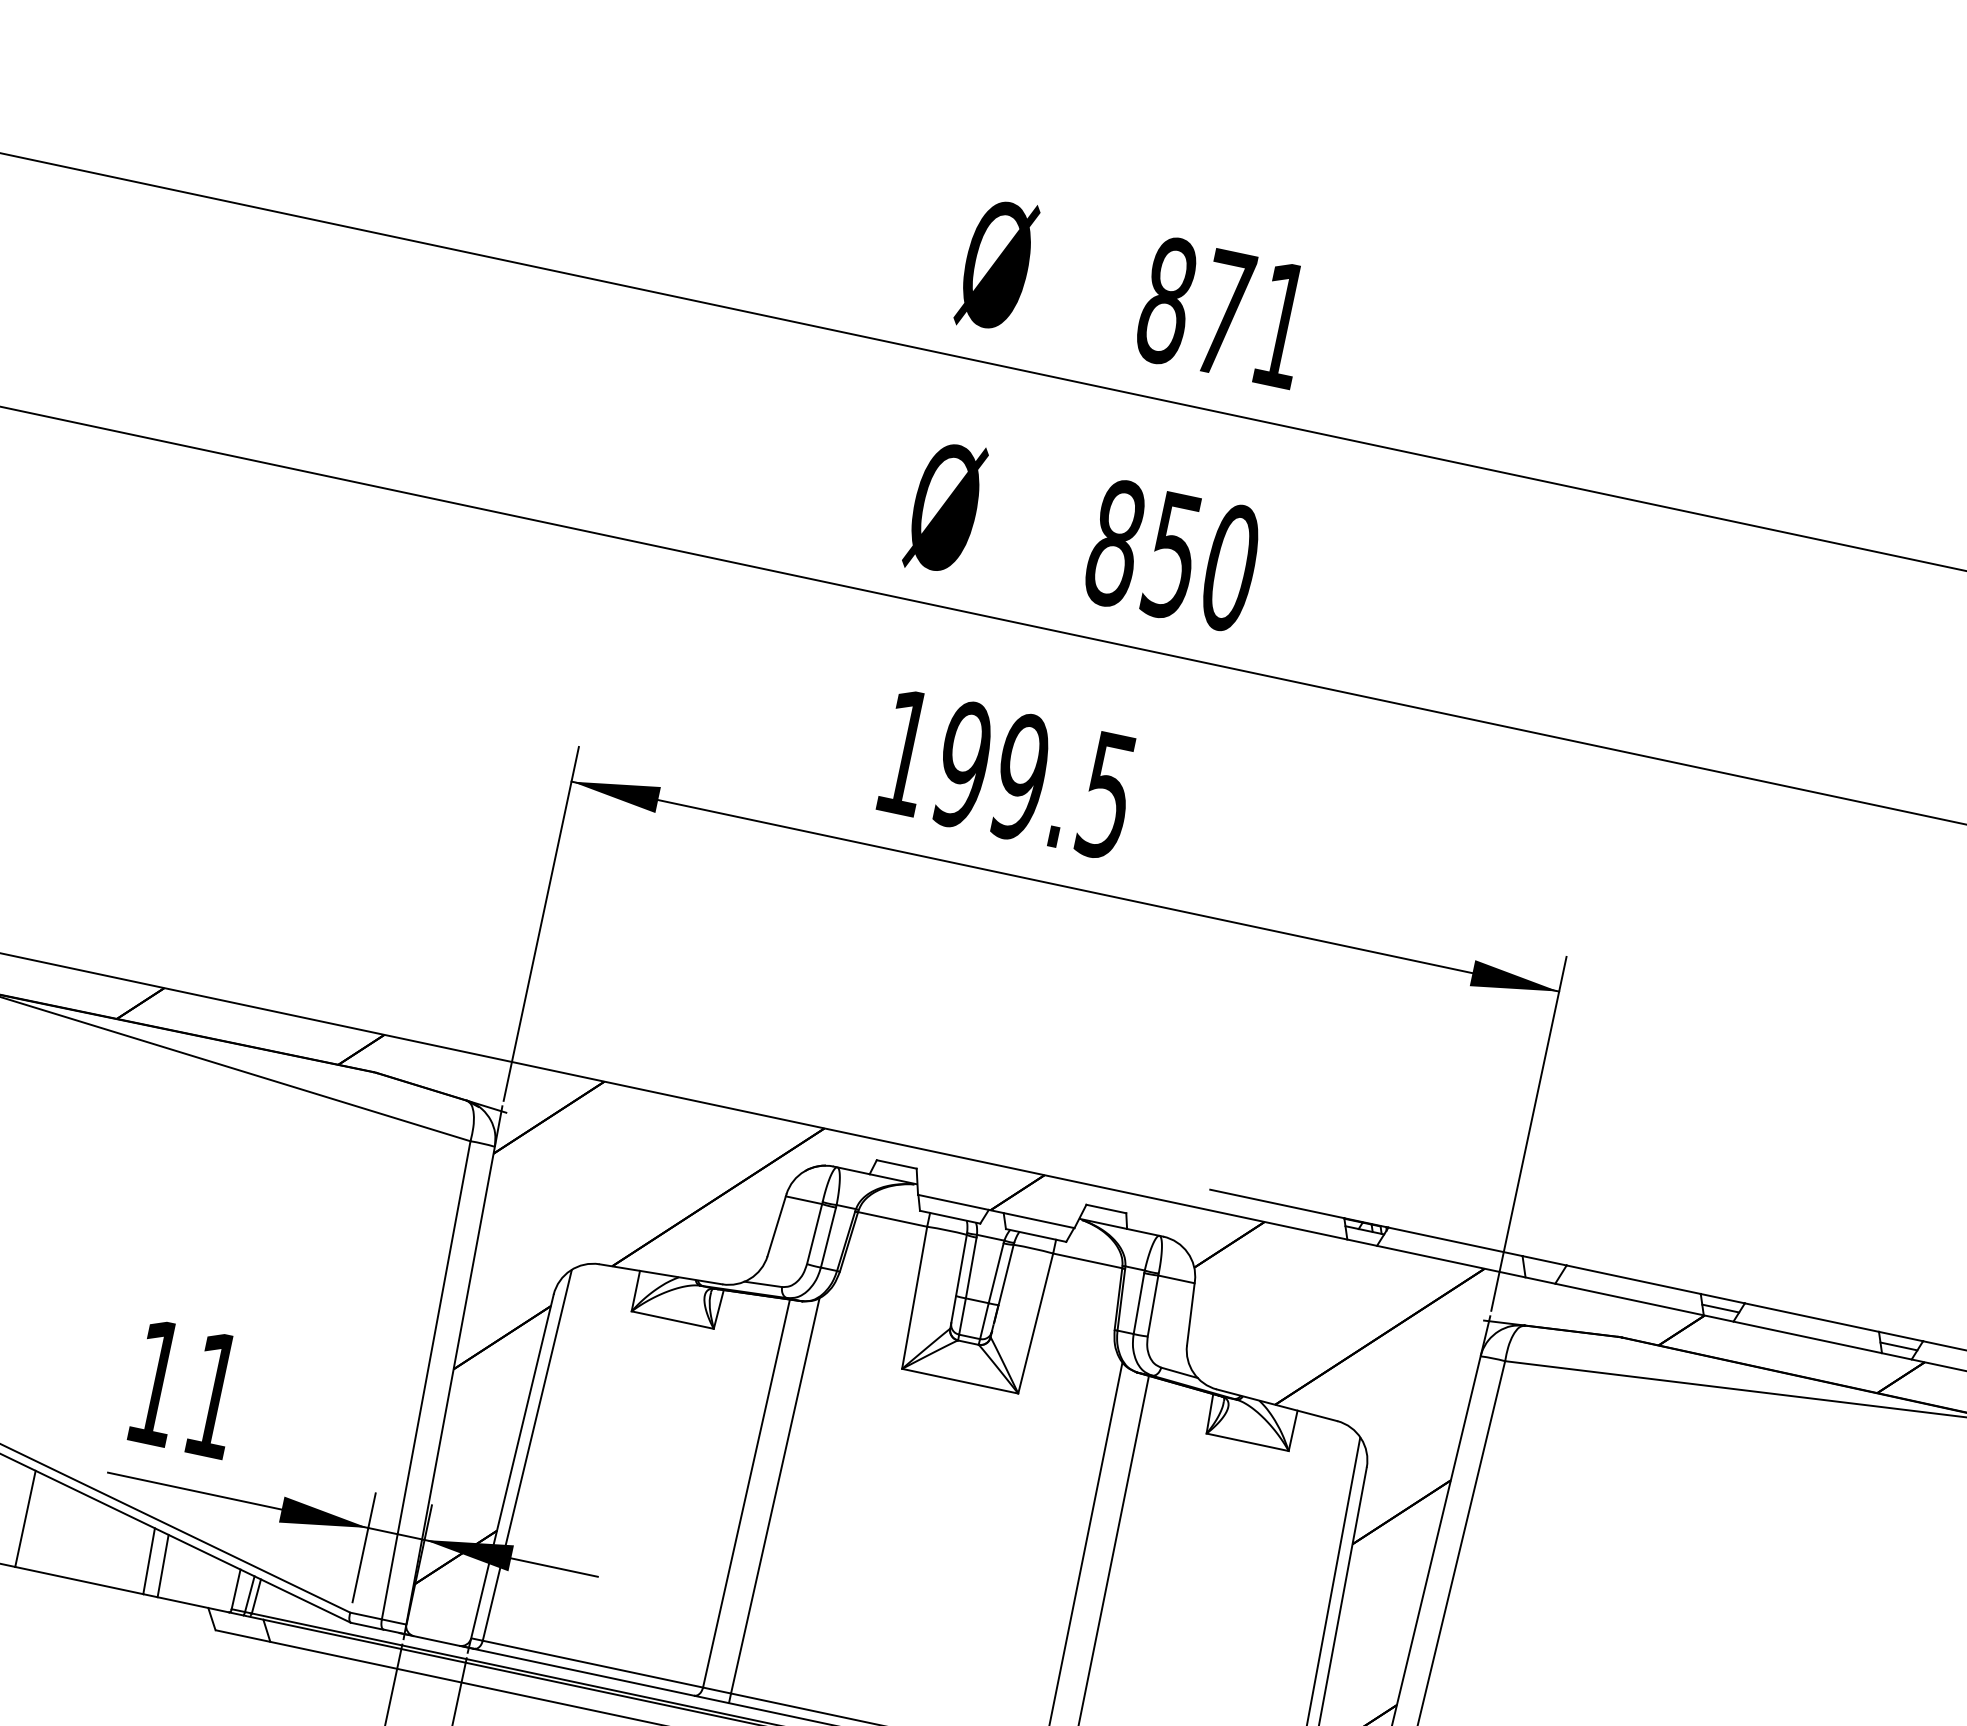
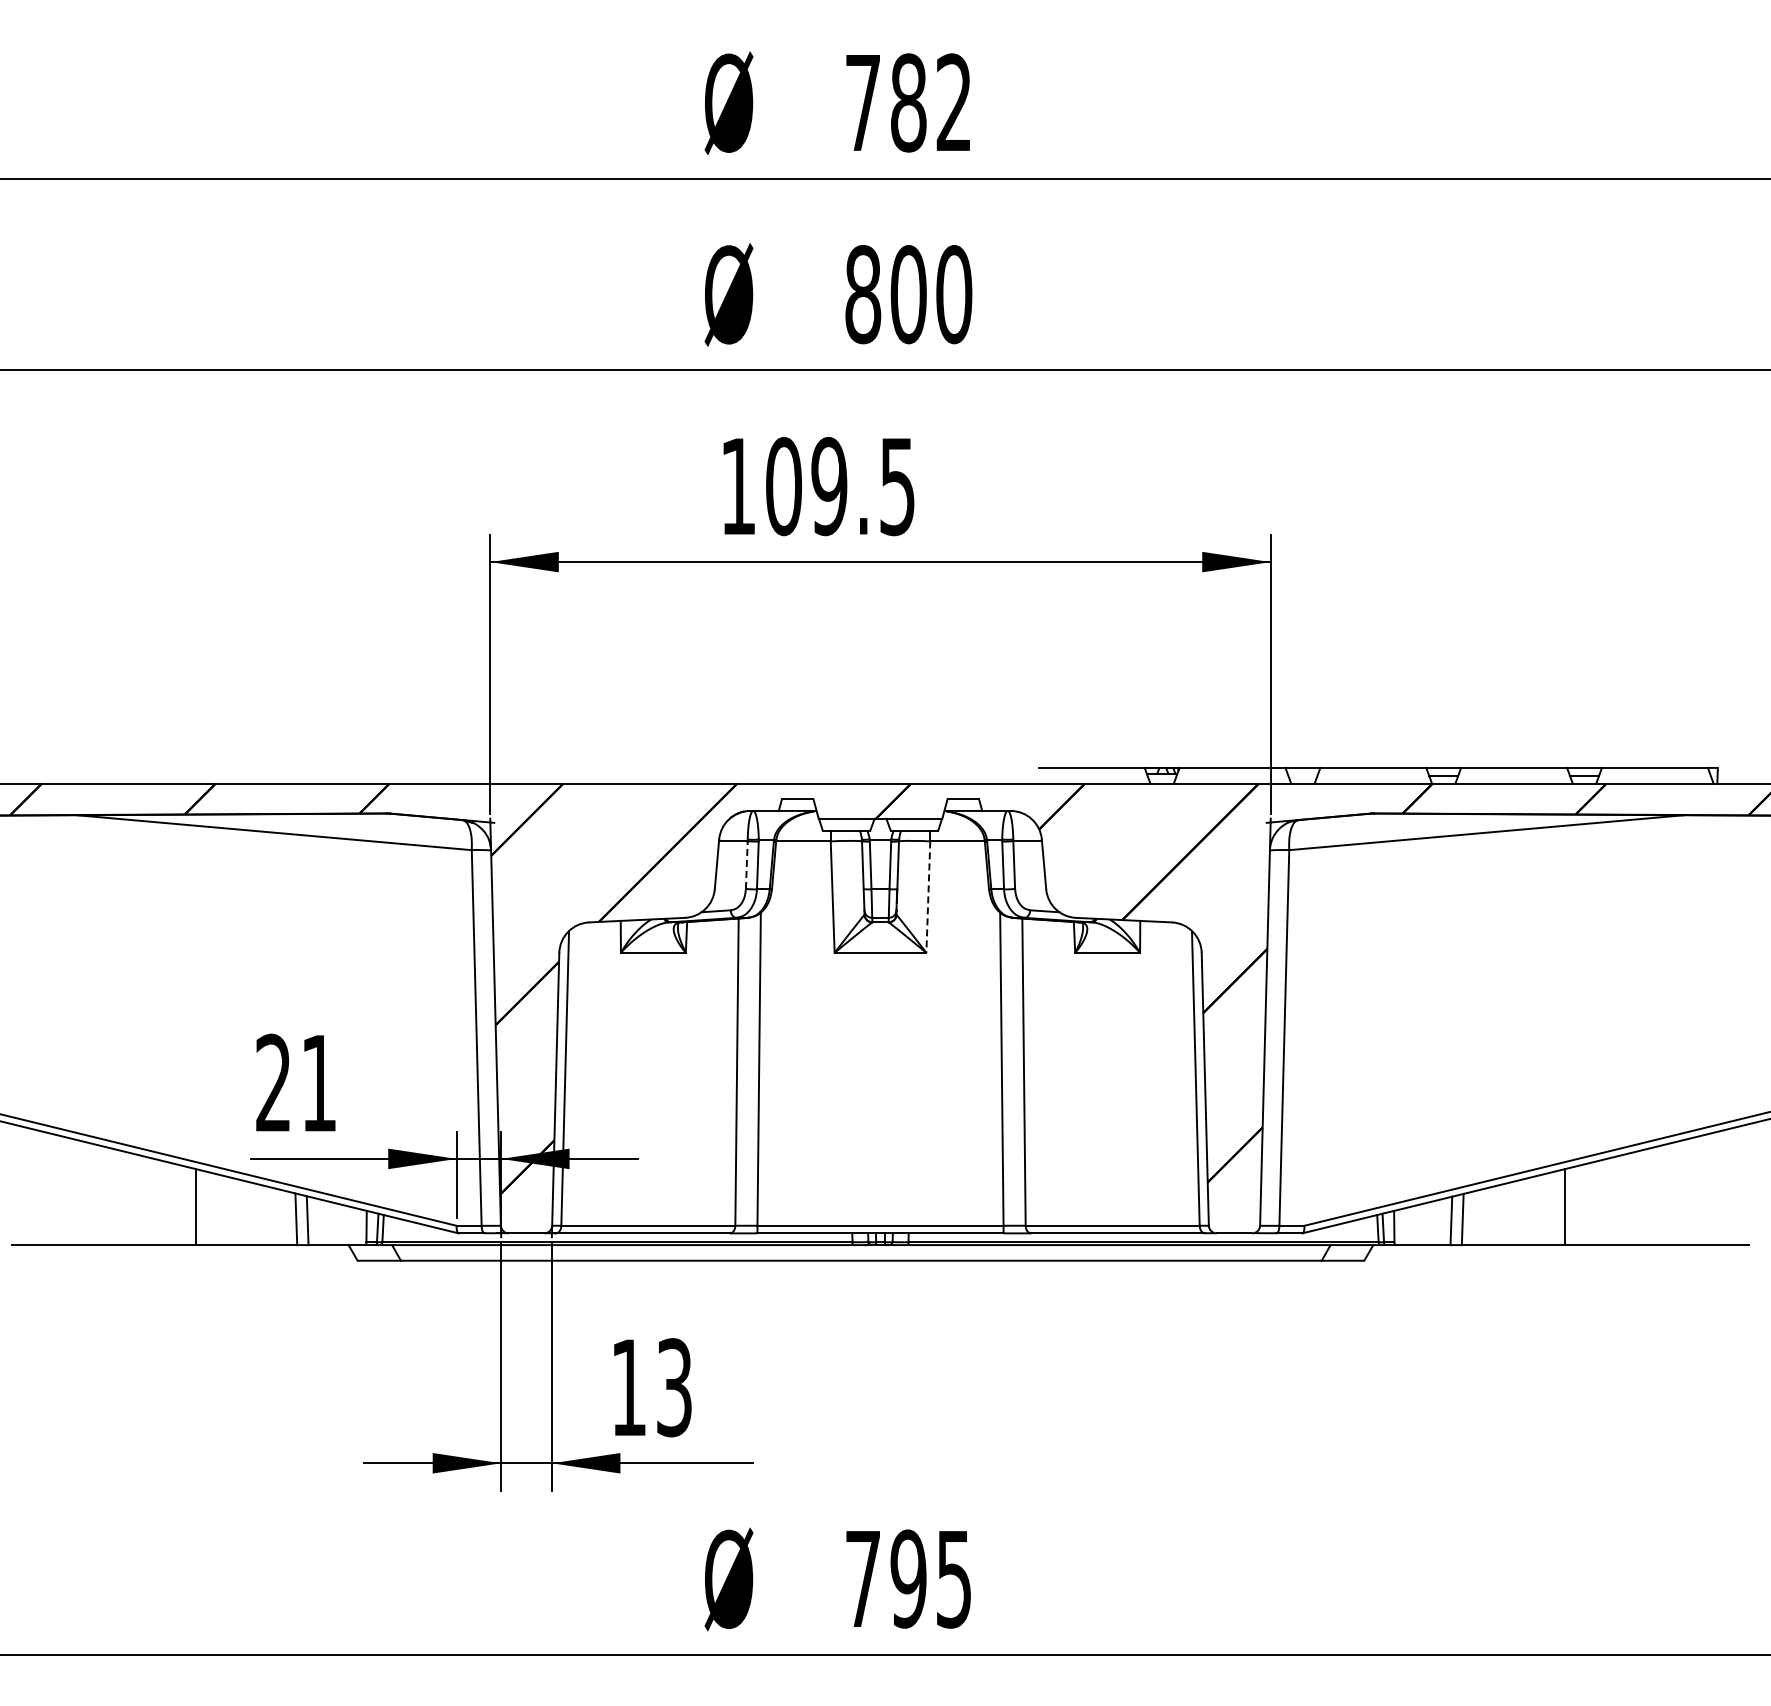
text: (1223, 312) -> (907, 102), 871 -> 782
text: (1172, 555) -> (908, 294), 850 -> 800
text: (962, 764) -> (783, 486), 199.5 -> 109.5
line: (814, 1234) -> (746, 865), solid -> dashed
line: (1035, 1324) -> (928, 897), solid -> dashed
text: (155, 1381) -> (272, 1082), 11 -> 21

